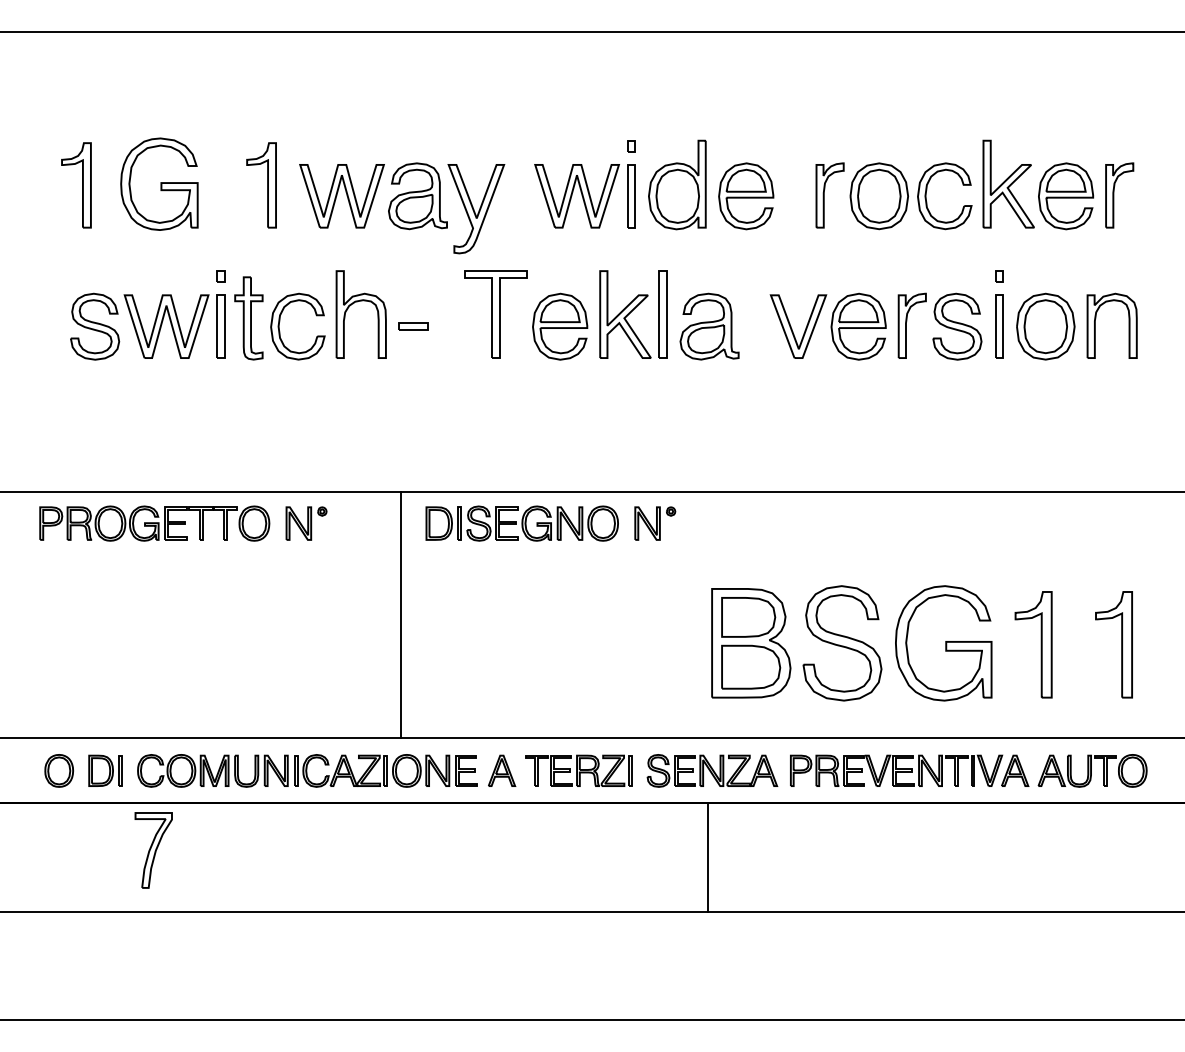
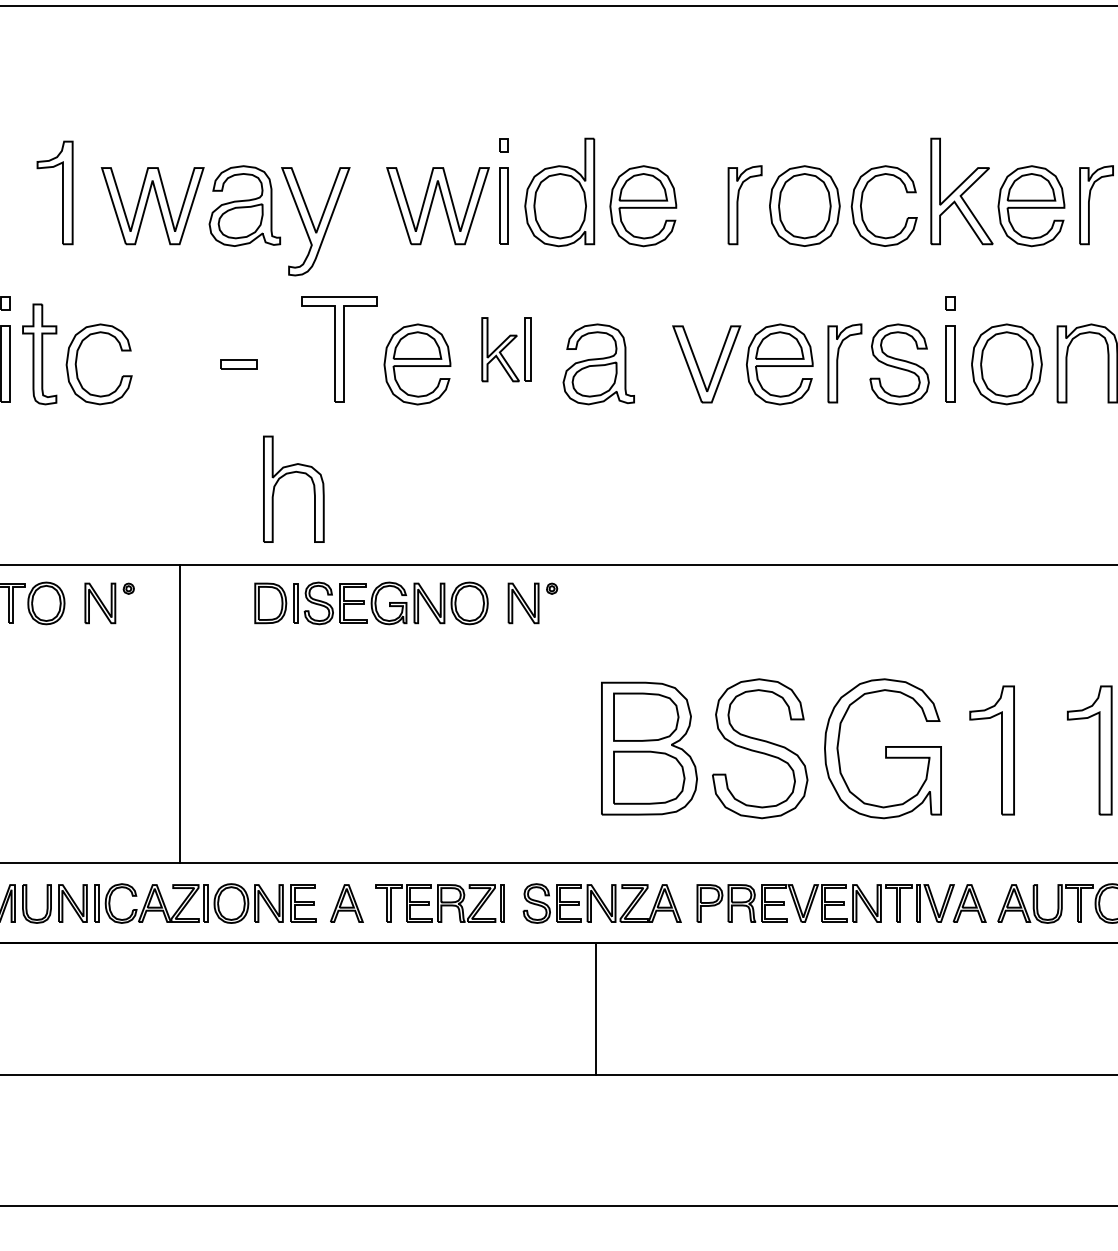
part: (353, 304) -> (284, 477), moved
part: (633, 314) -> (506, 349), size x0.6
line: (401, 614) -> (180, 713), moved

